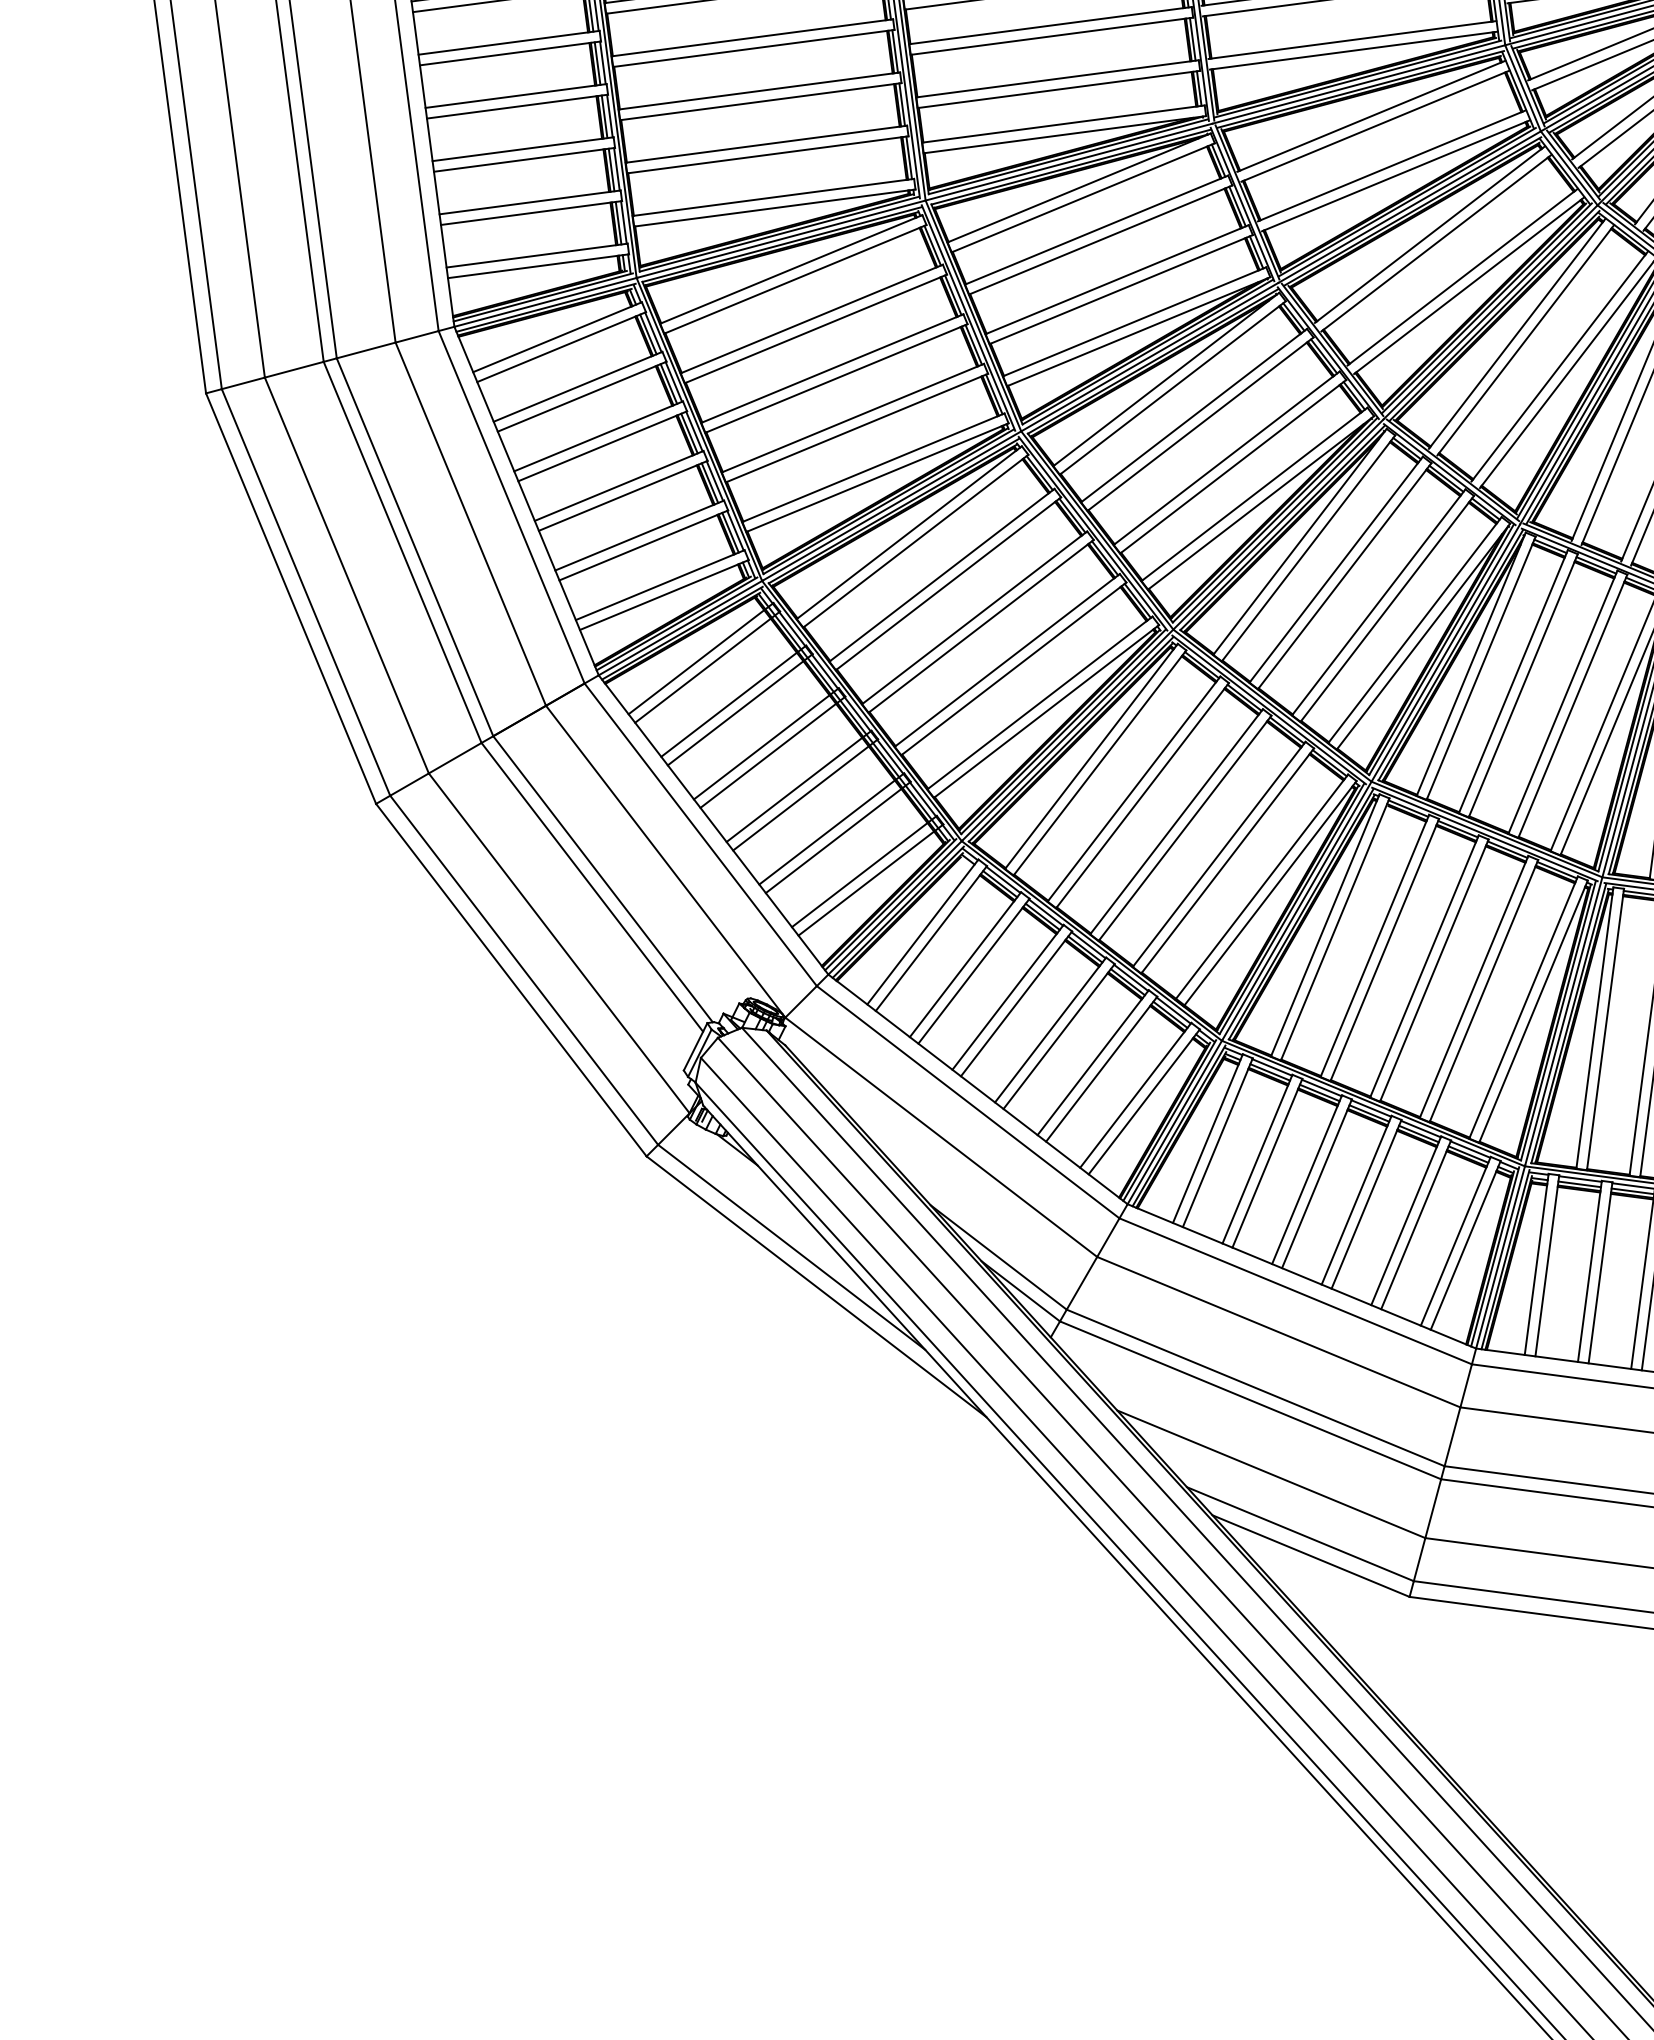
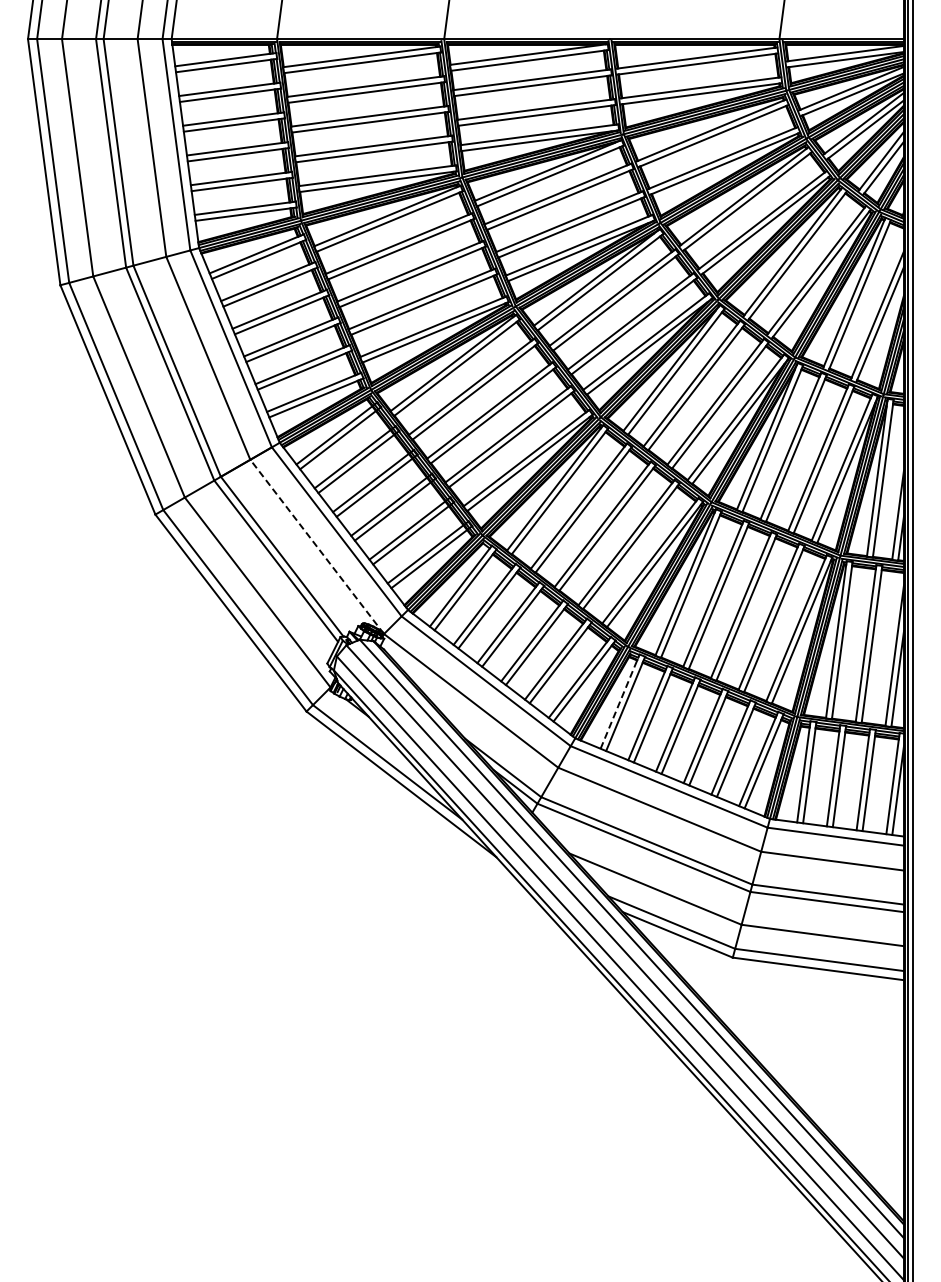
line: (666, 860) -> (317, 546), solid -> dashed
line: (1208, 1138) -> (620, 701), solid -> dashed

